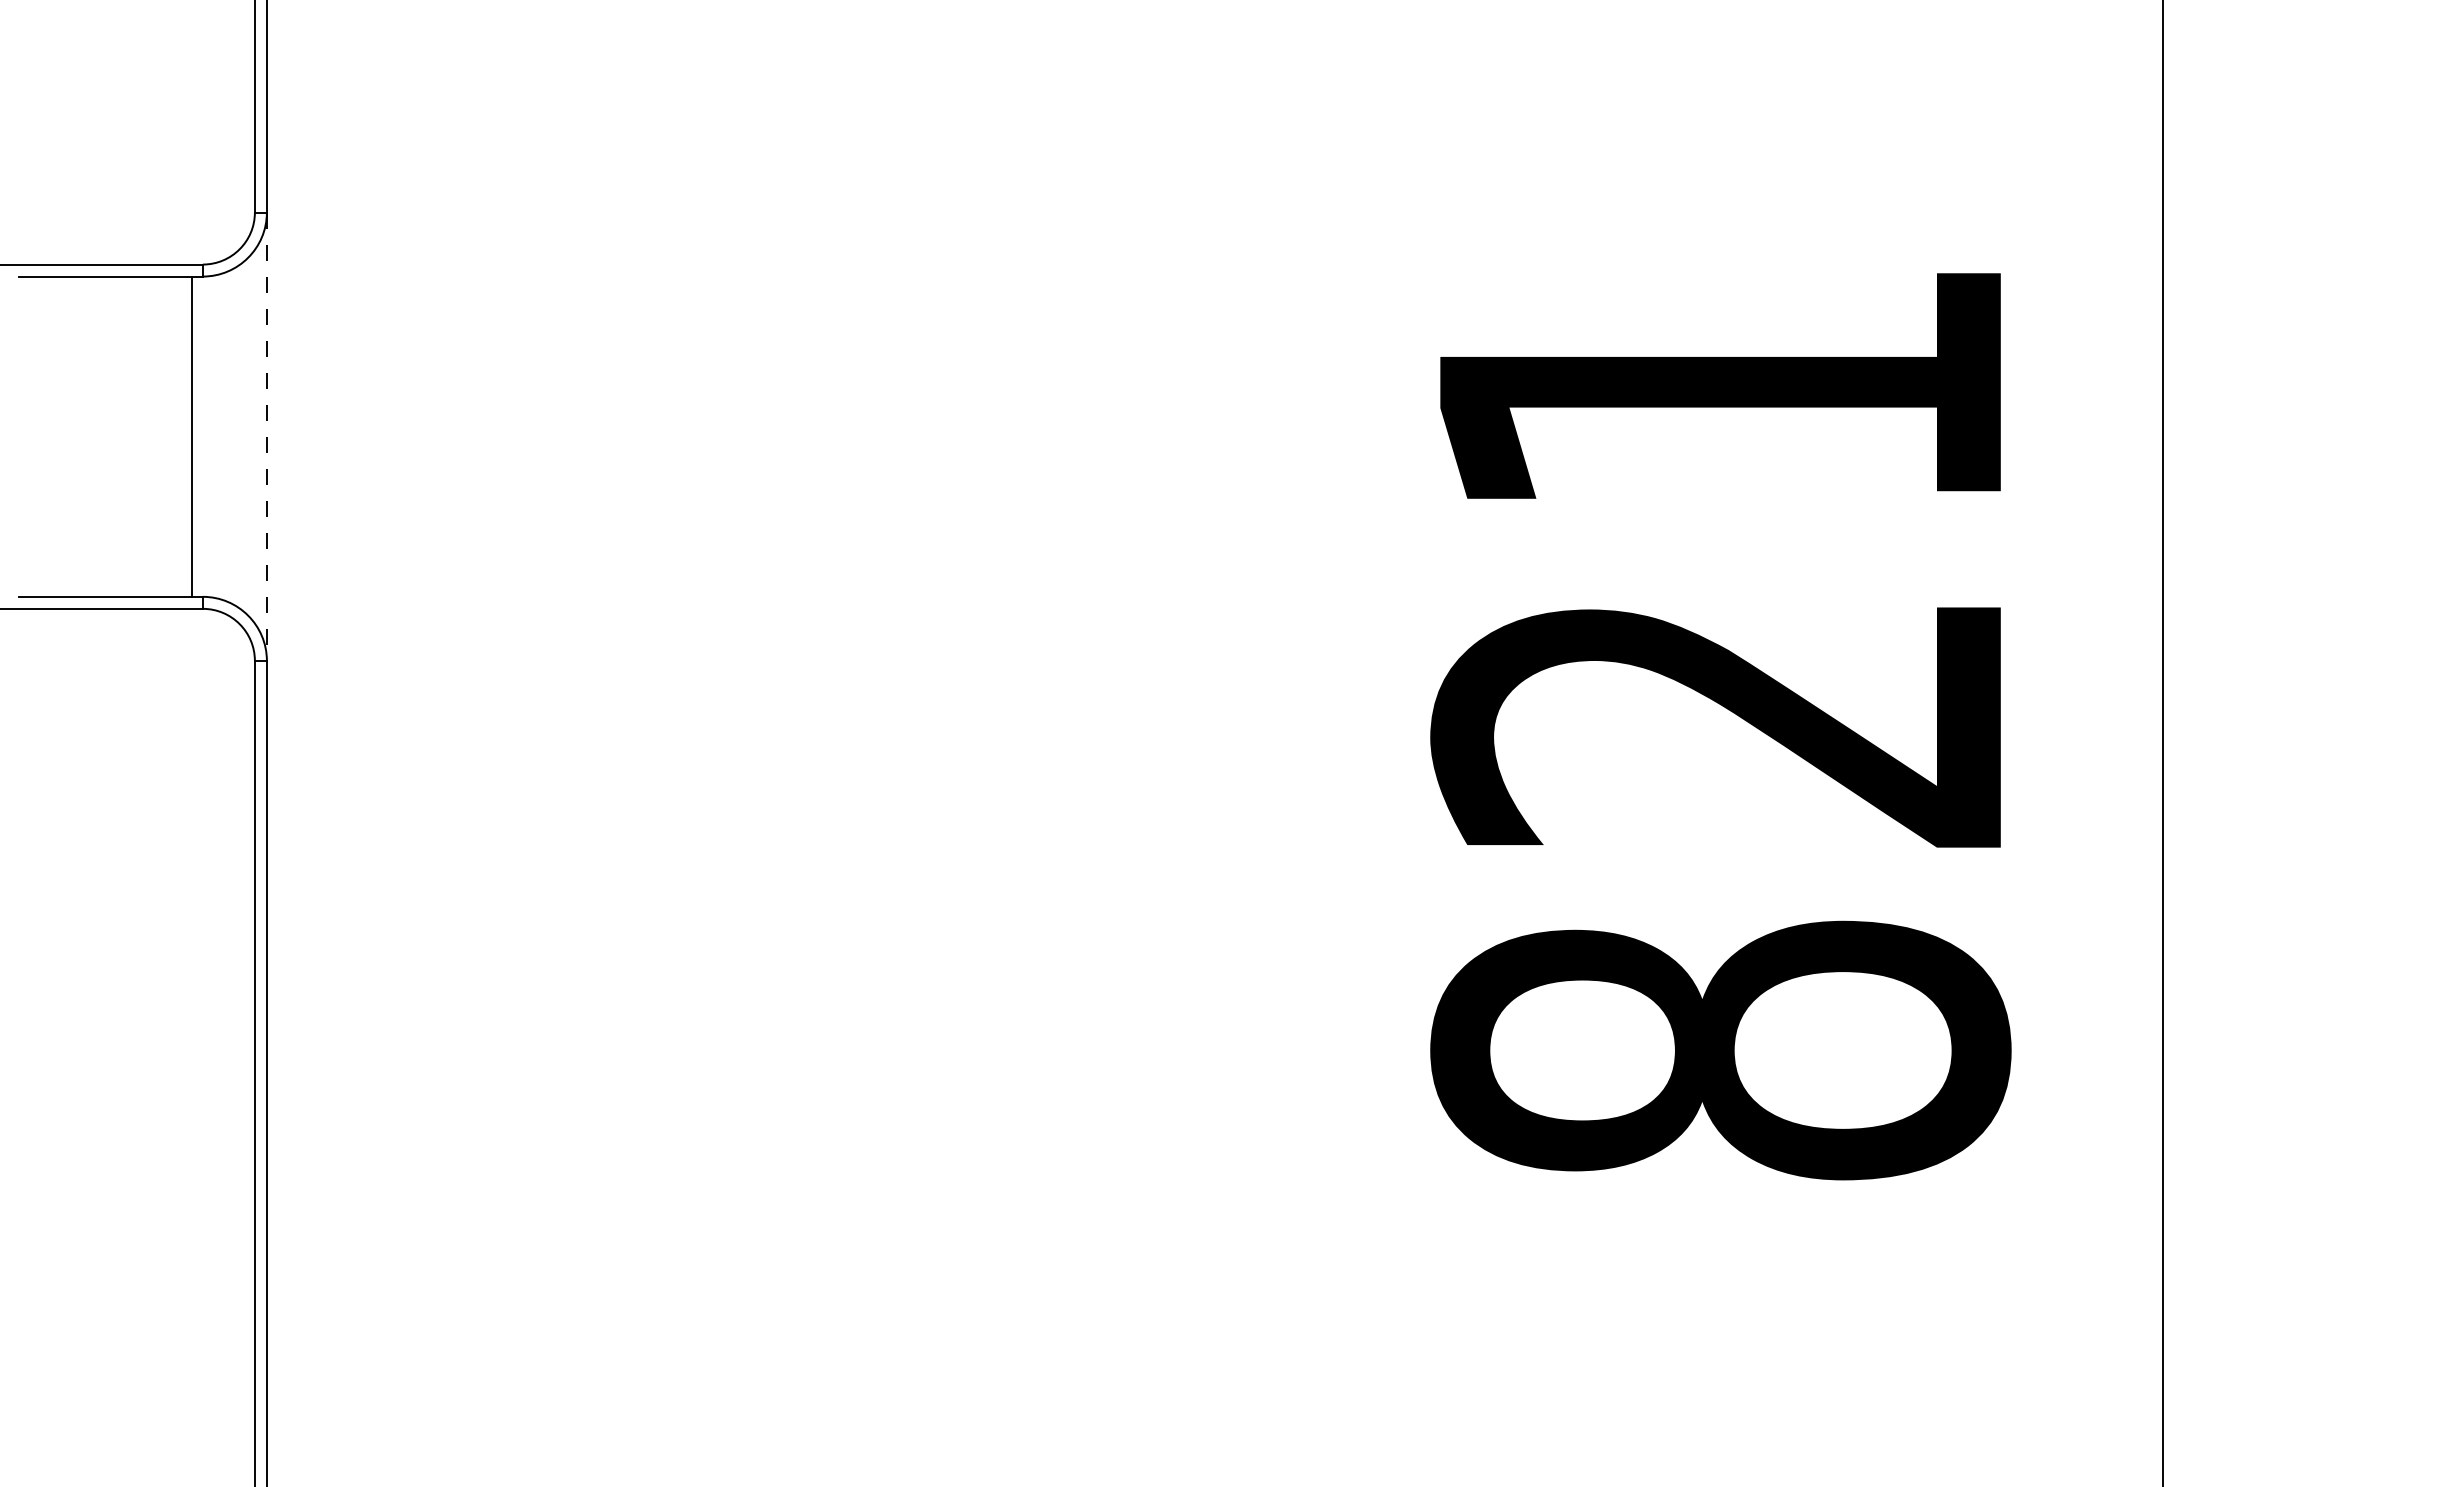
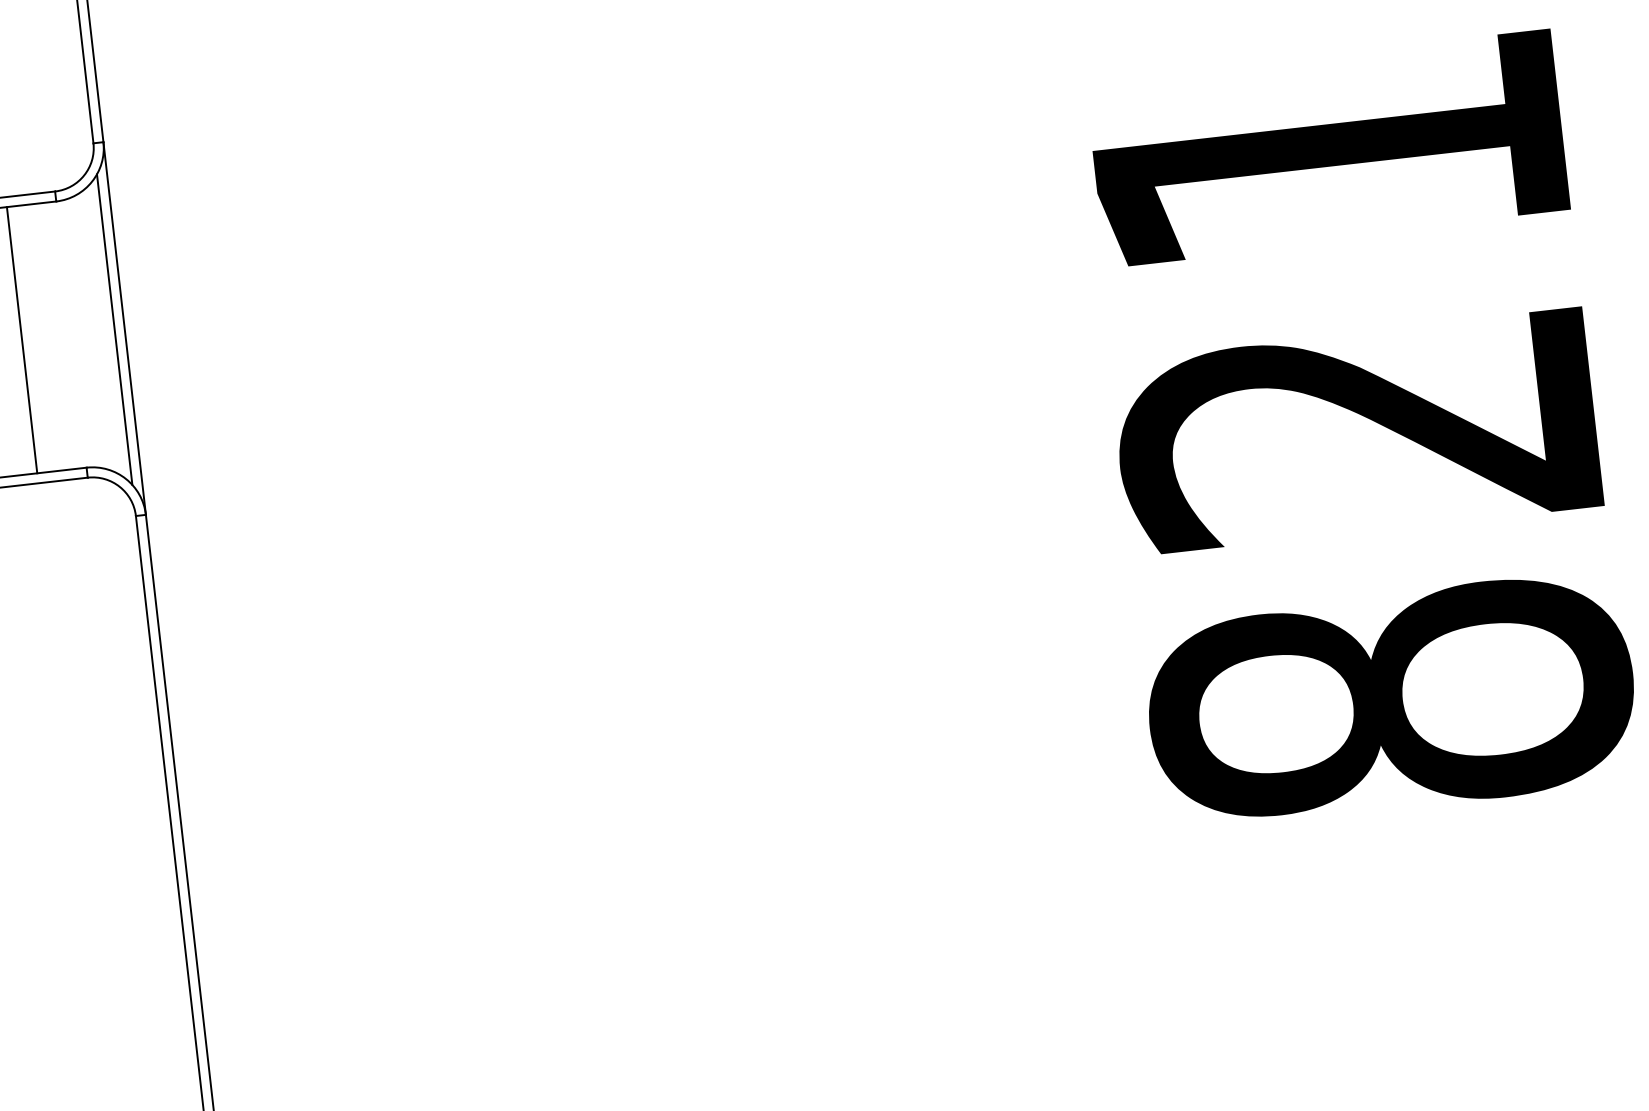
line: (191, 436) -> (22, 340), moved
line: (254, 436) -> (114, 329), added
line: (266, 437) -> (124, 329), dashed -> solid

